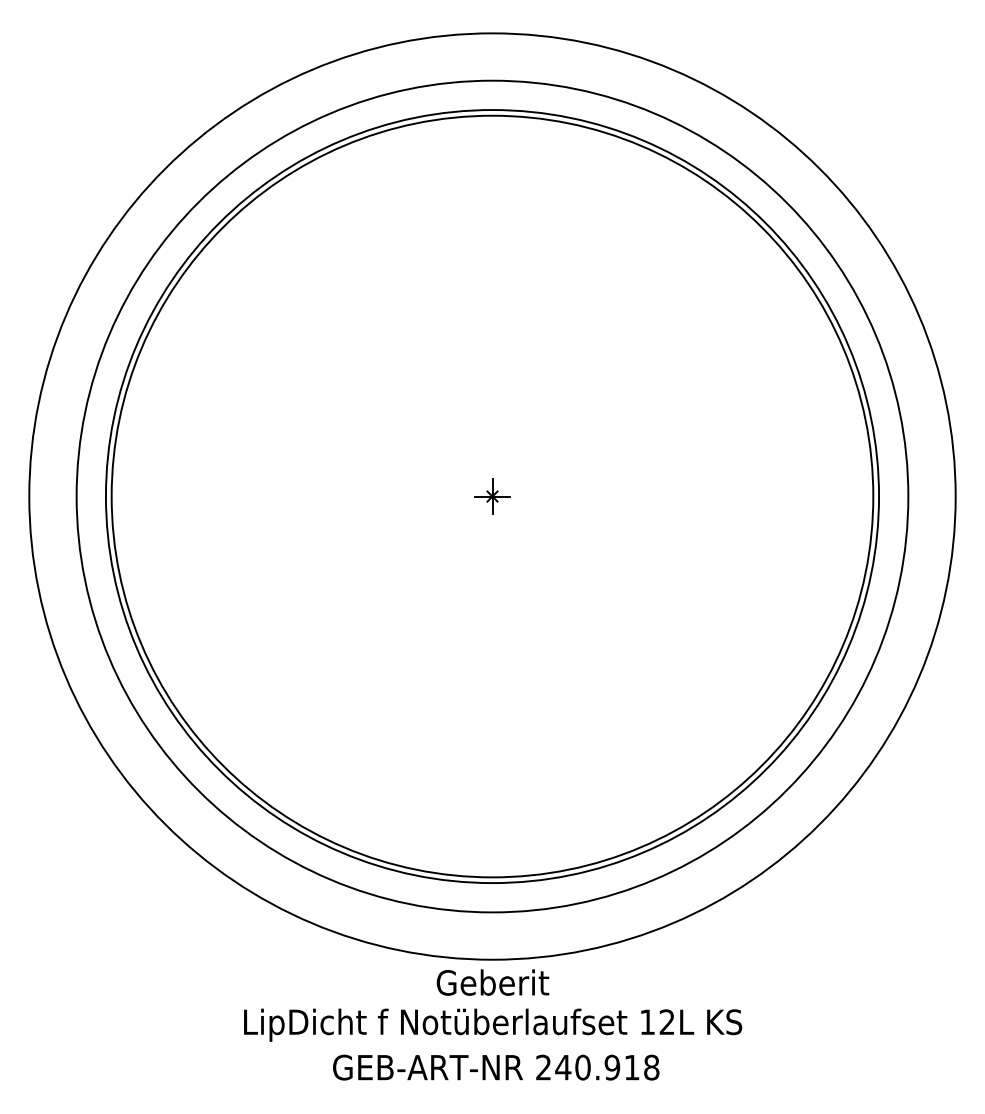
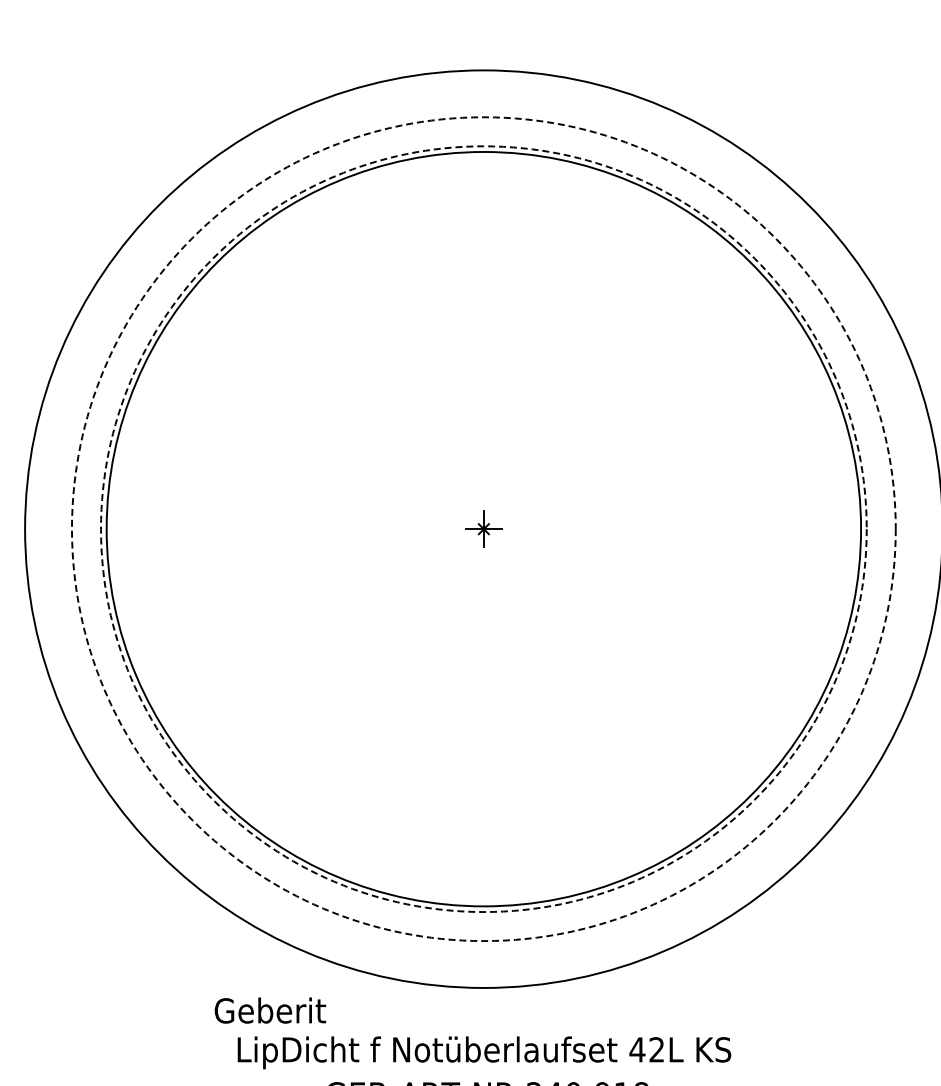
circle: (492, 496) -> (483, 529), solid -> dashed
circle: (492, 496) -> (483, 529), solid -> dashed
text: (492, 982) -> (269, 1010), moved
text: (647, 1021) -> (637, 1049), 12L -> 42L

